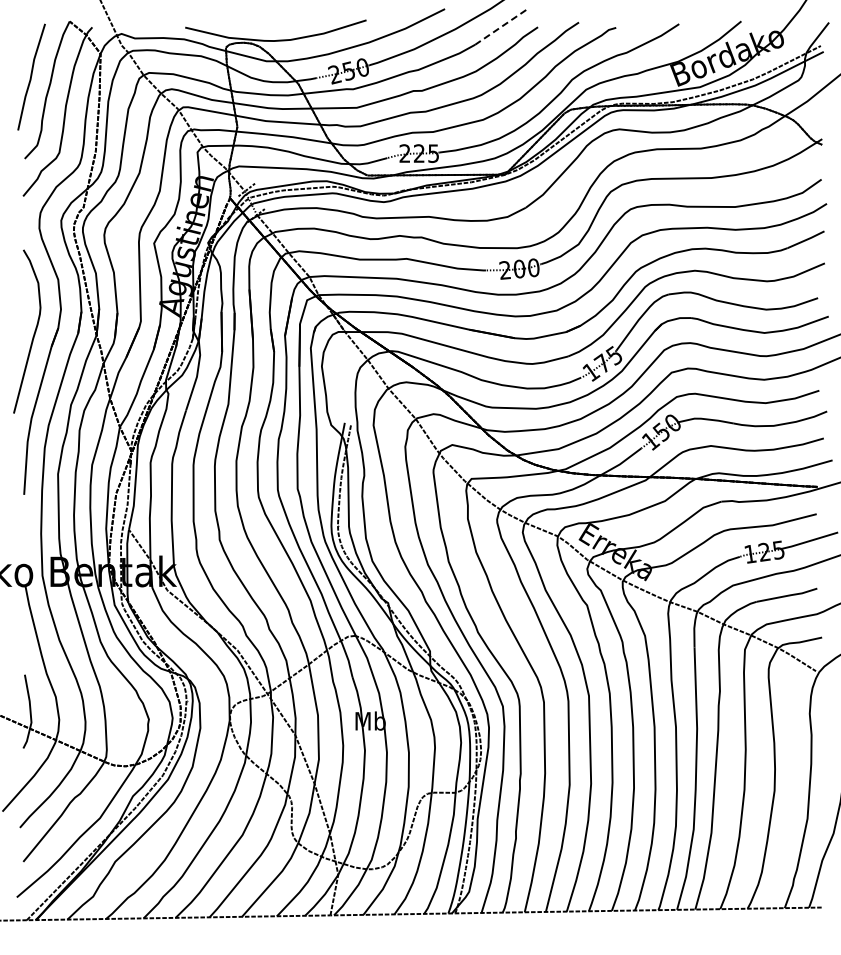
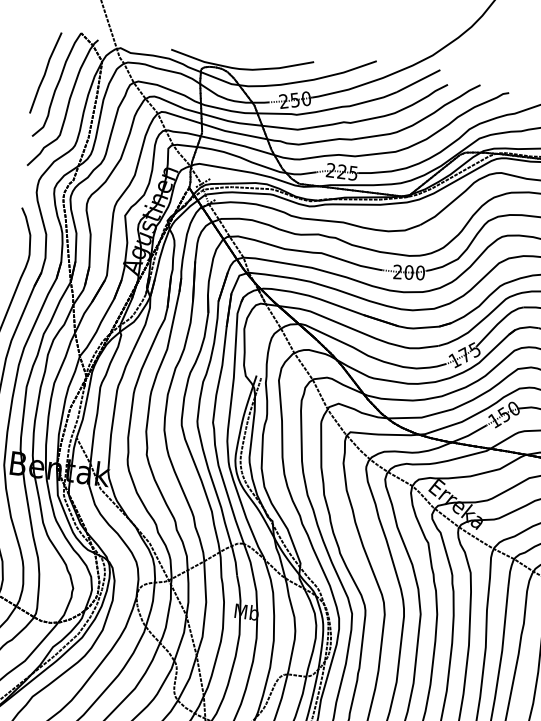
line: (500, 27) -> (418, 81), dashed -> solid

